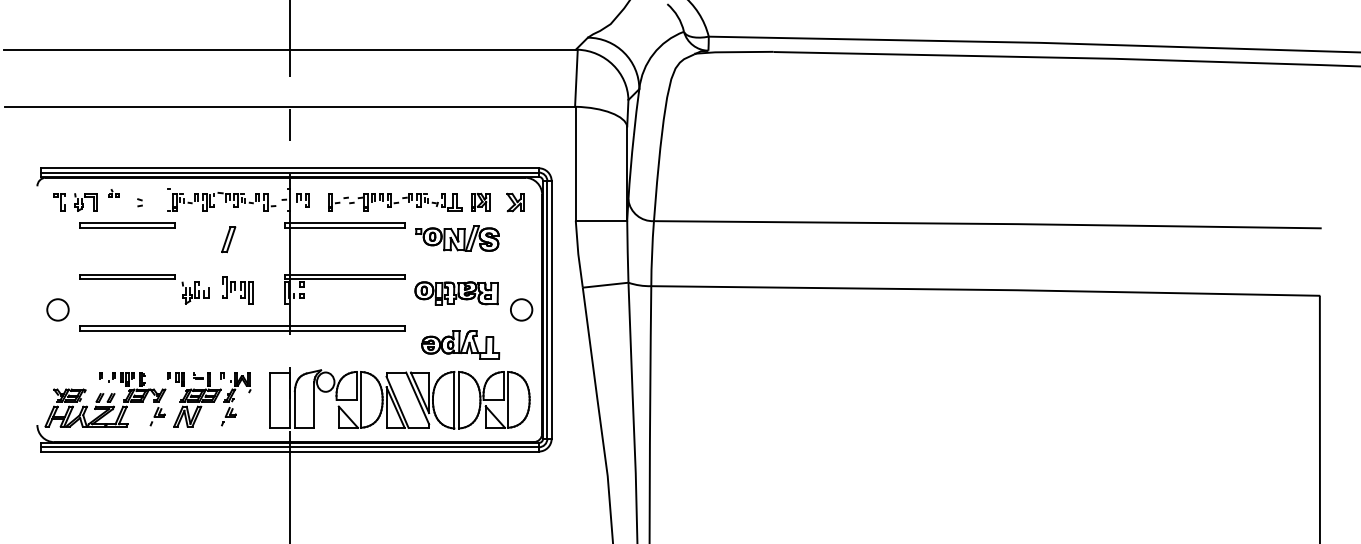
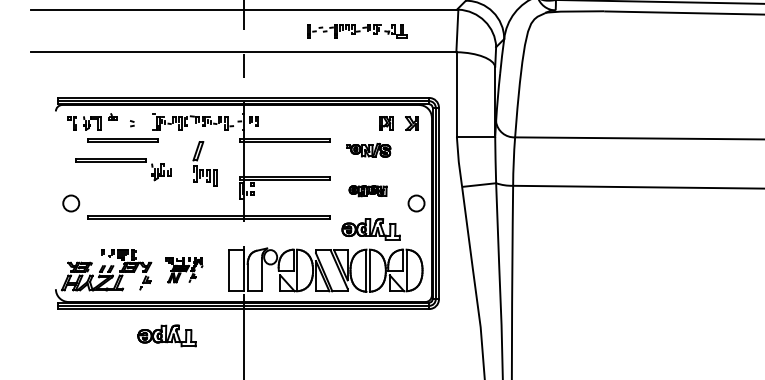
part: (395, 202) -> (357, 31), moved
part: (457, 238) -> (368, 150), size x0.7
part: (144, 279) -> (123, 162), moved
part: (237, 290) -> (204, 176), moved
part: (456, 293) -> (368, 191), size x0.6
part: (209, 399) -> (184, 270), size x0.6
part: (186, 487) -> (166, 335), added

